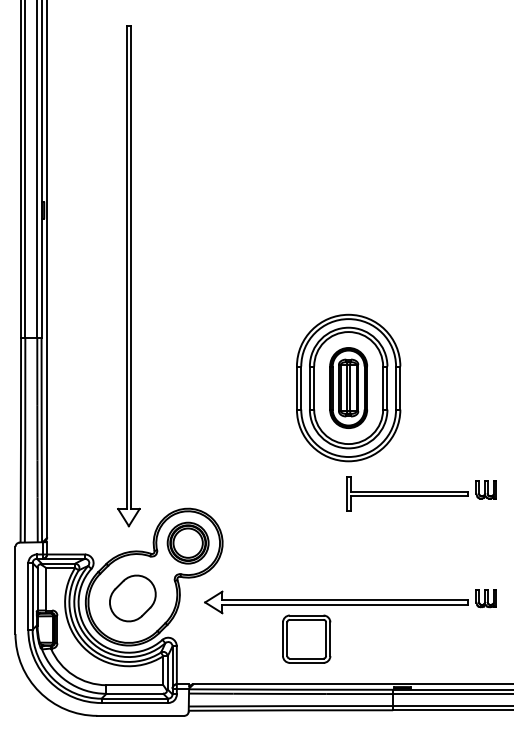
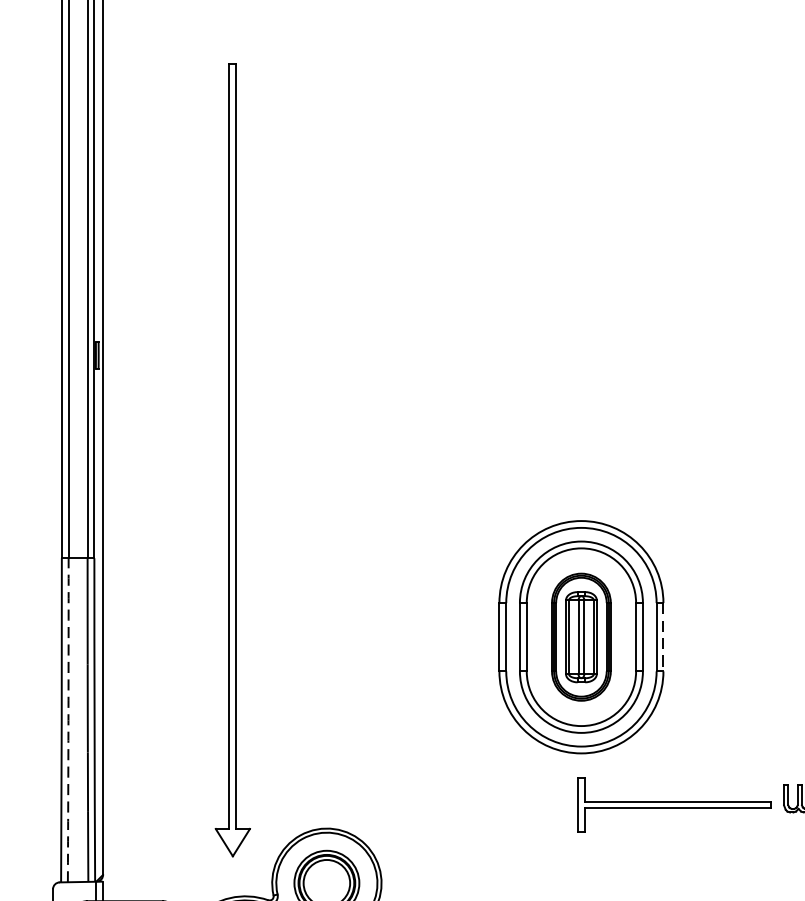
line: (400, 388) -> (663, 637), solid -> dashed
arc: (25, 440) -> (68, 720), solid -> dashed

